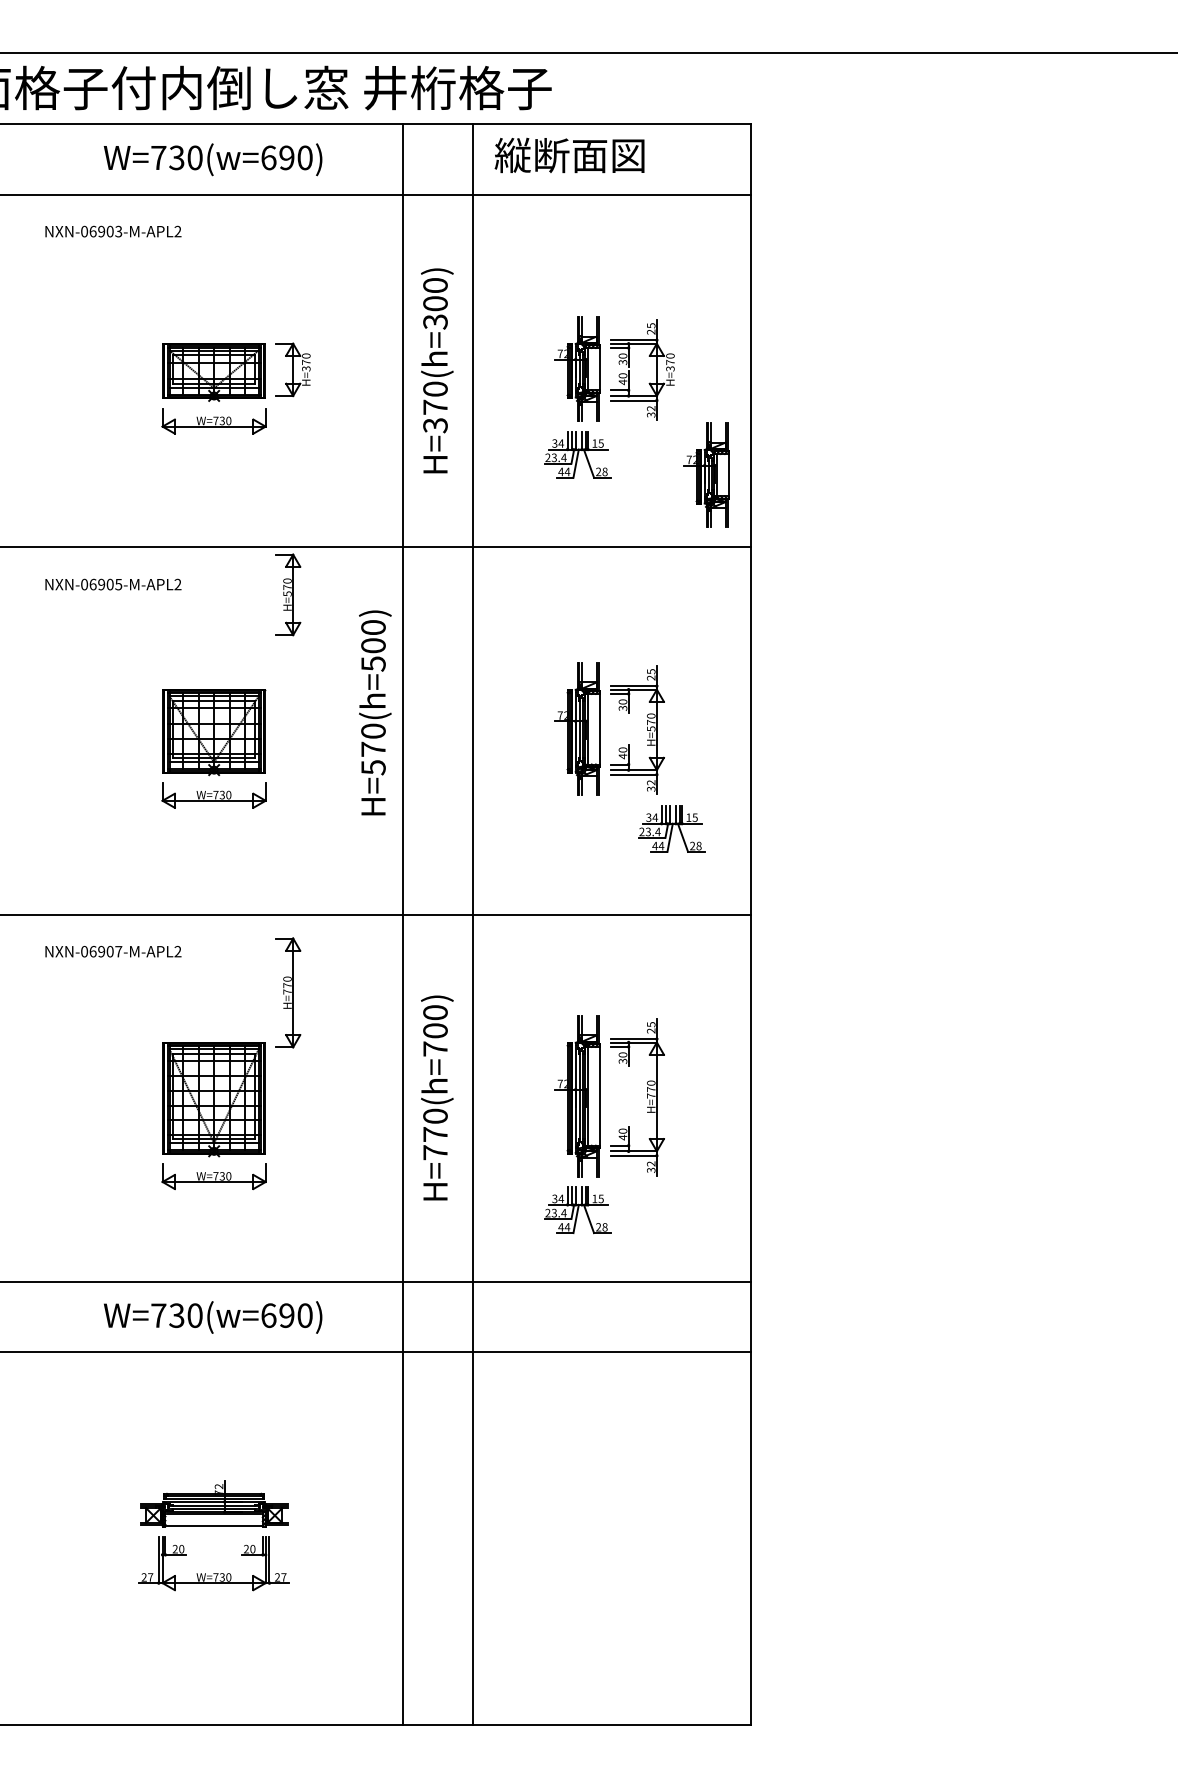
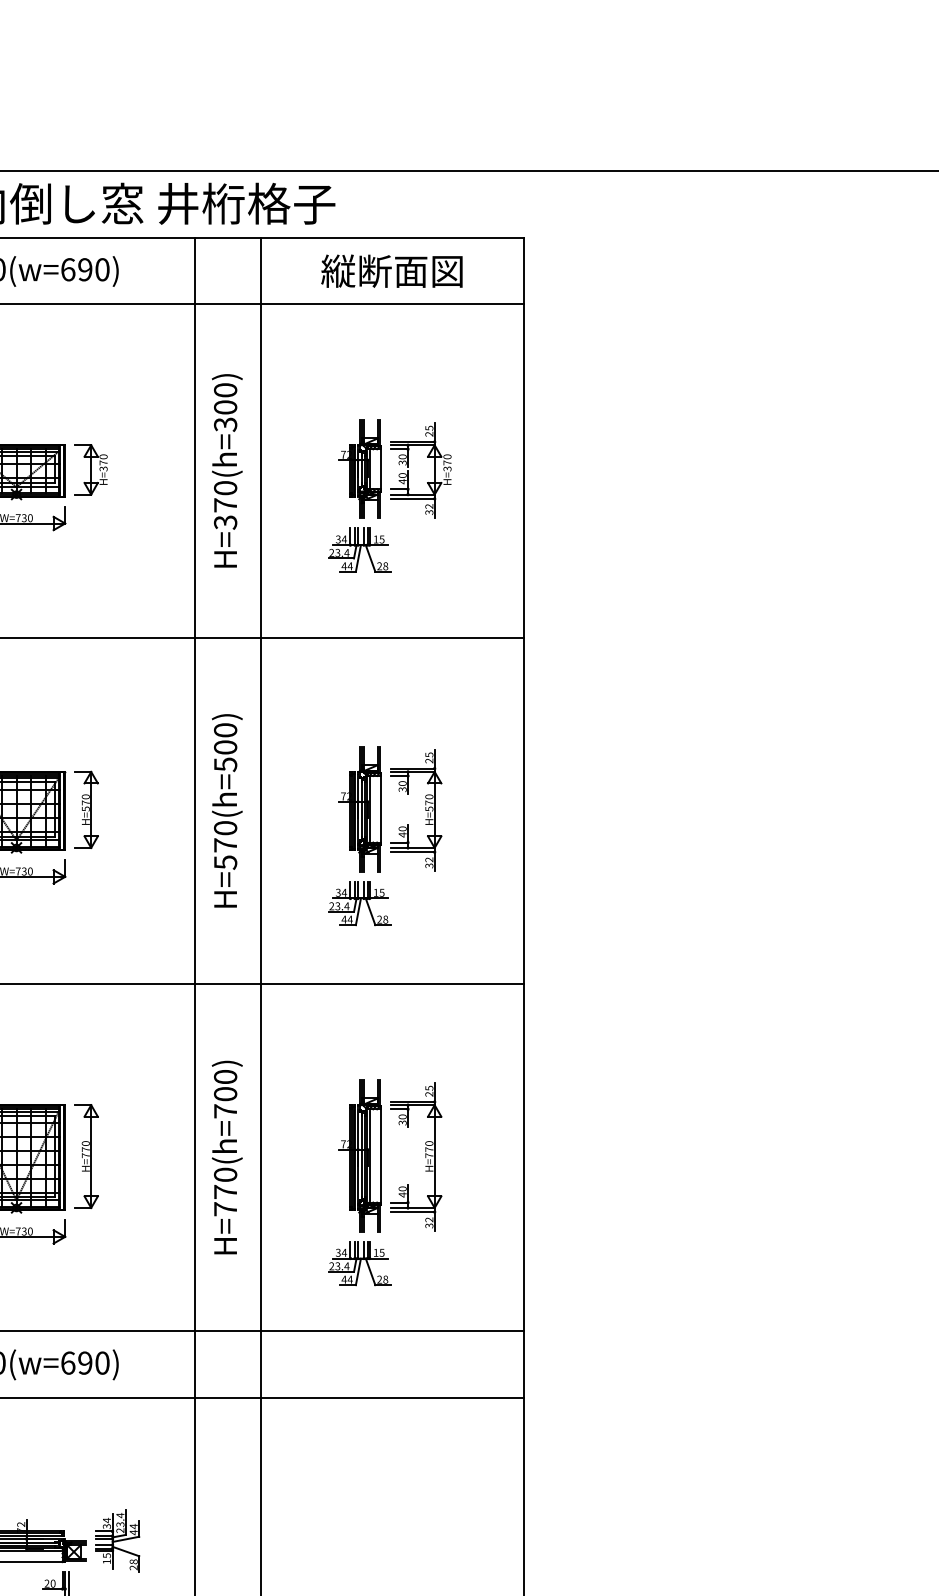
text: (569, 155) -> (391, 271), moved
part: (706, 474) -> (481, 568), removed
part: (288, 594) -> (86, 809), moved
text: (375, 712) -> (227, 810), moved
part: (671, 828) -> (359, 903), moved
part: (288, 992) -> (86, 1156), moved
part: (320, 1503) -> (117, 1540), added

